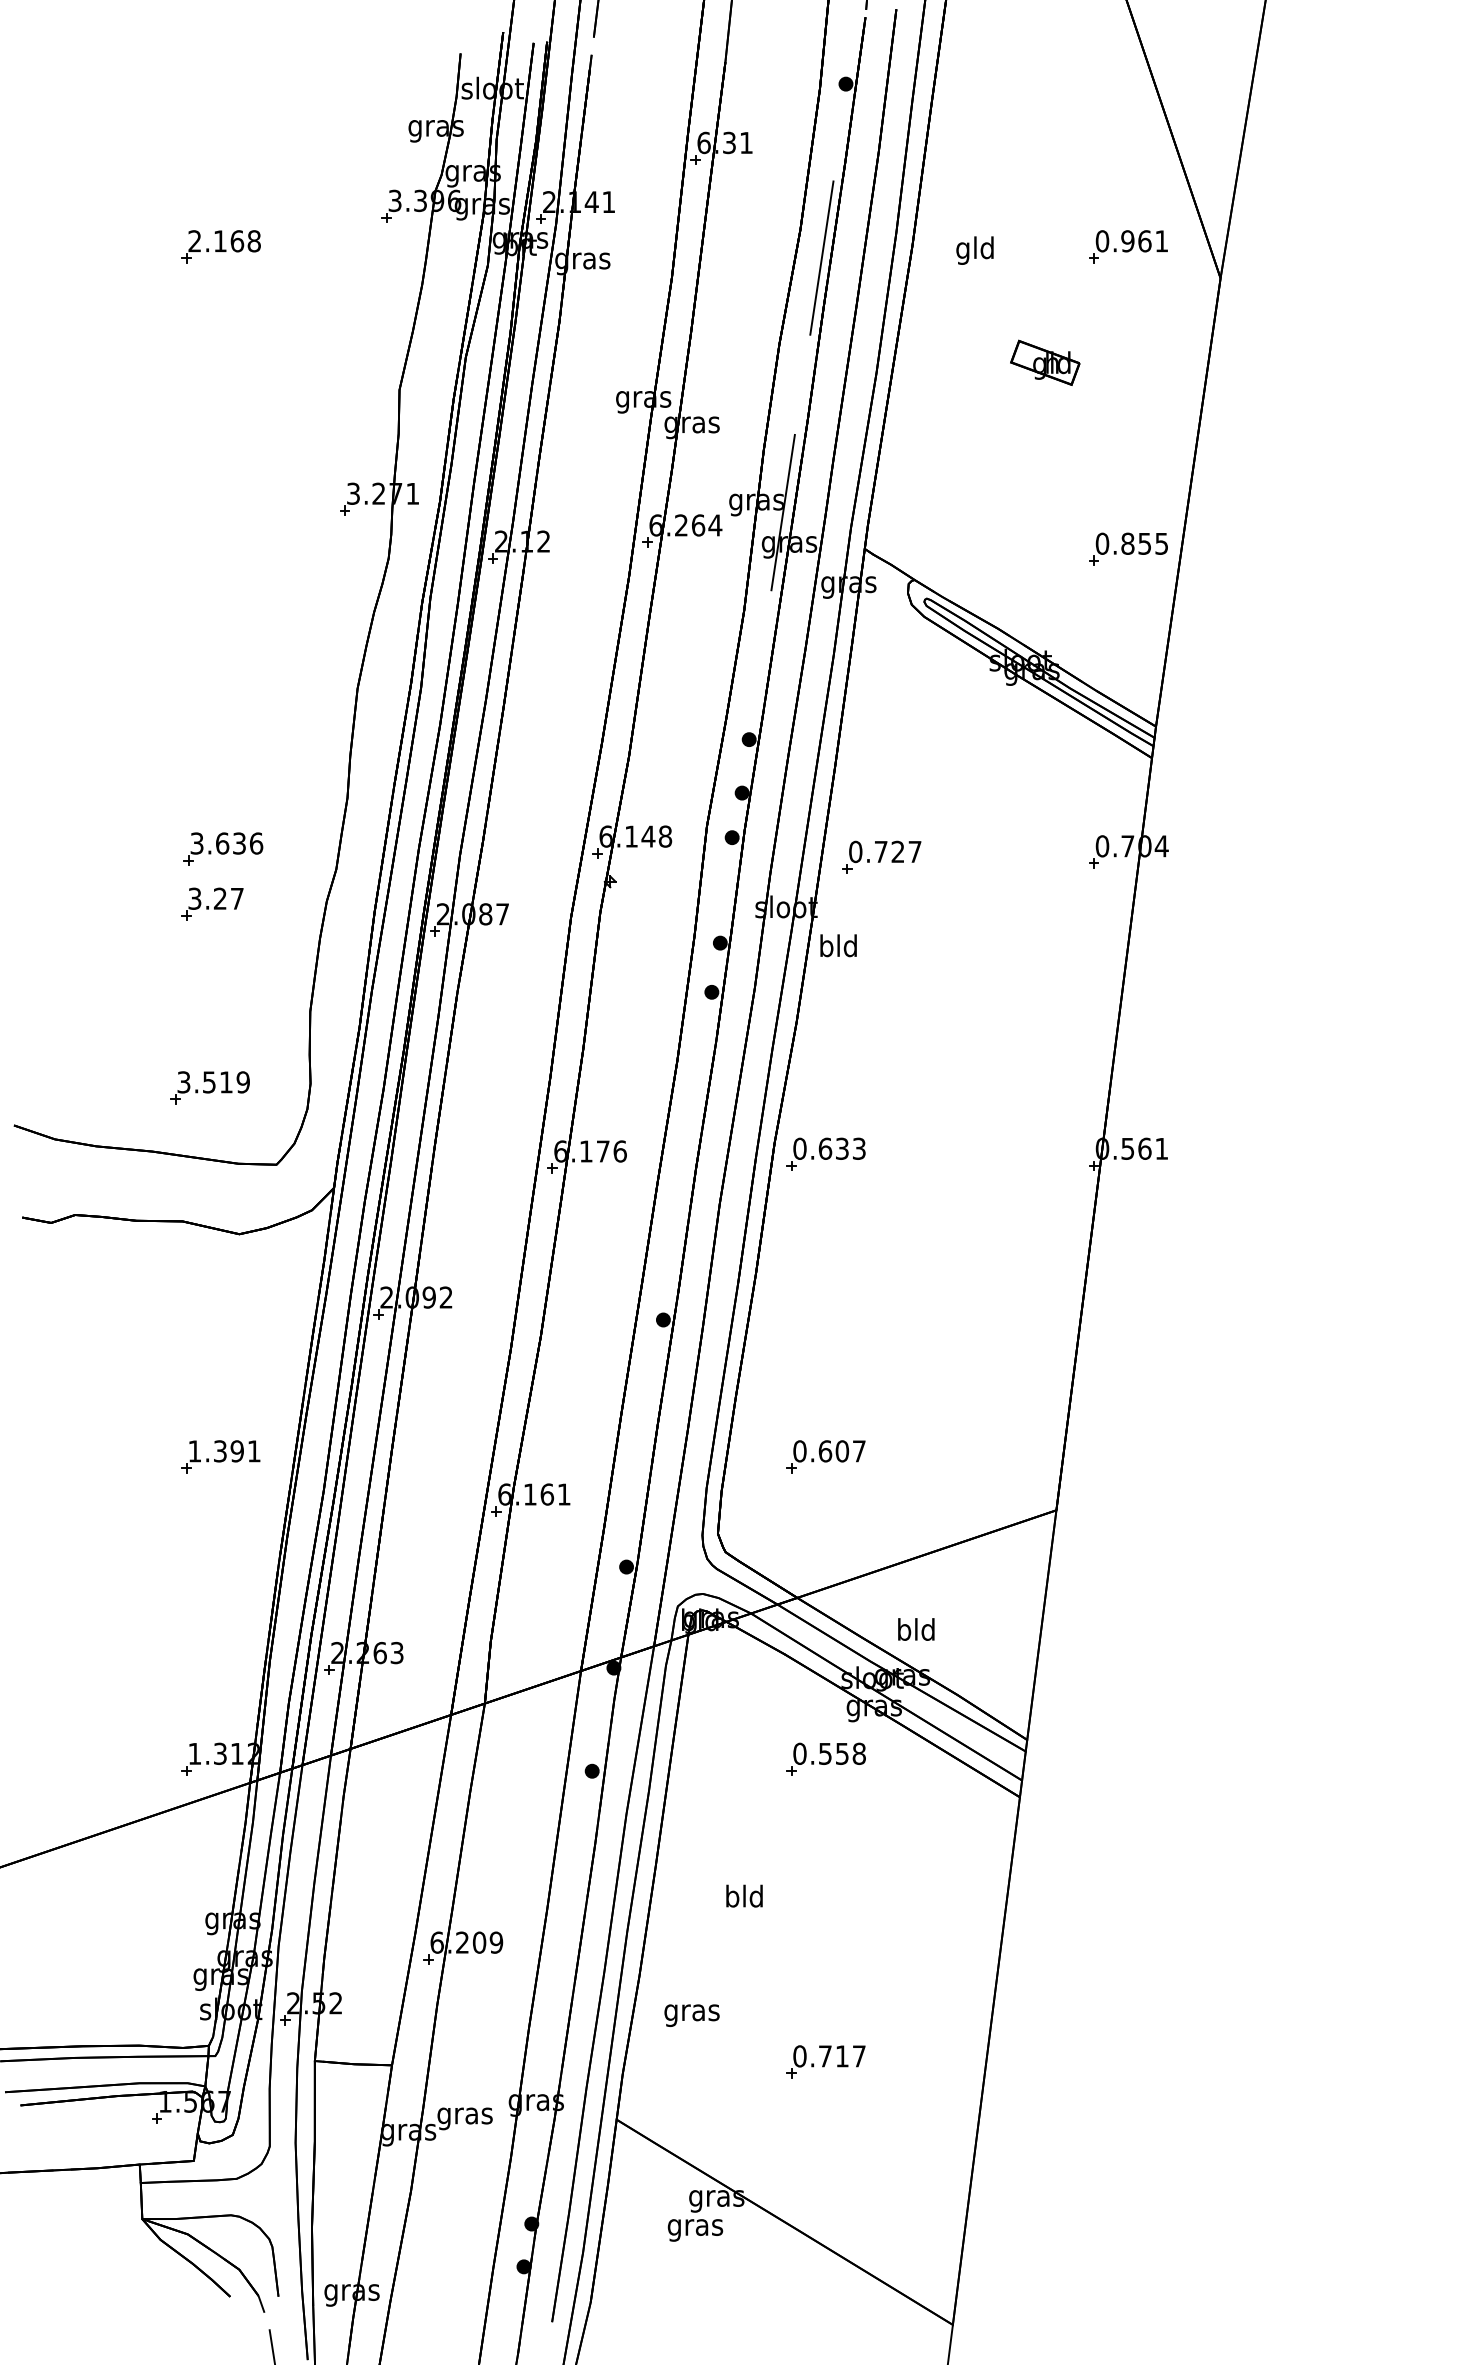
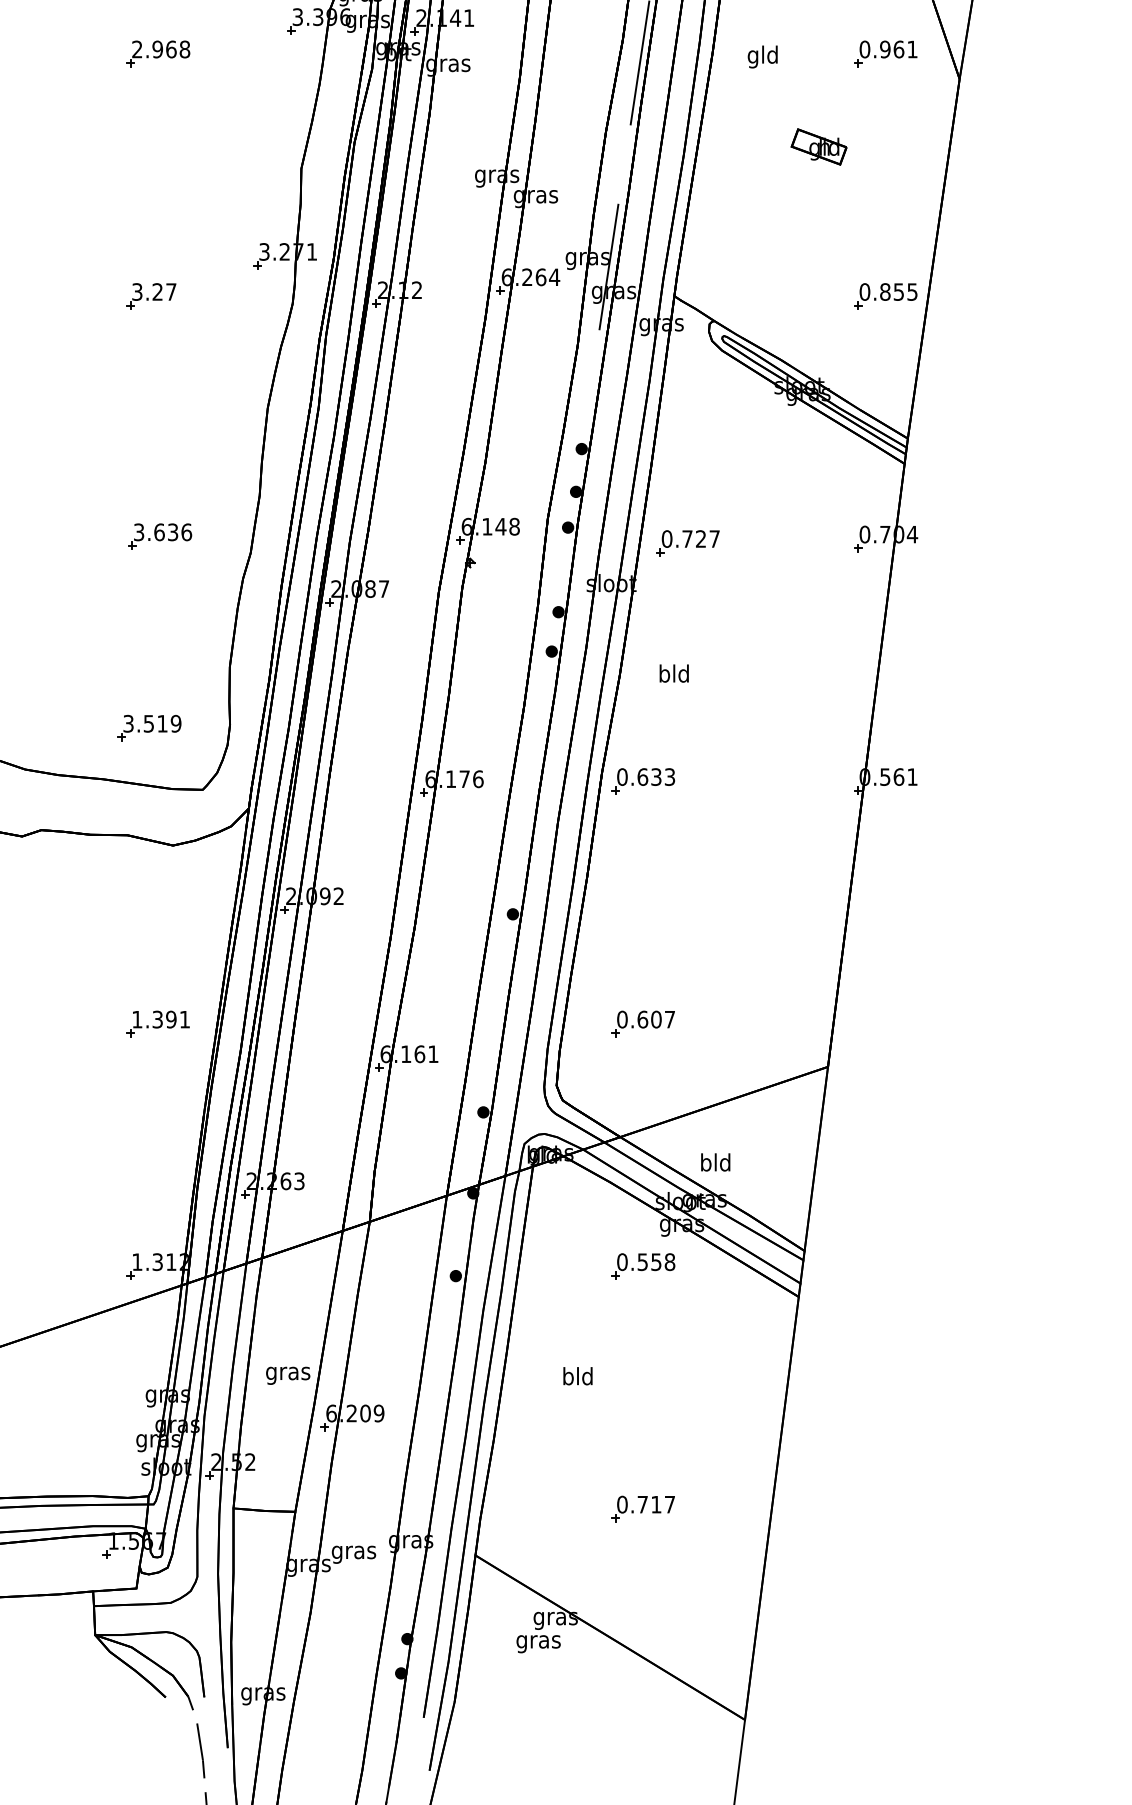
text: (219, 241) -> (157, 49), 2.168 -> 2.968
part: (212, 903) -> (151, 295), moved
text: (838, 945) -> (674, 673), moved
text: (691, 2015) -> (287, 1375), moved

